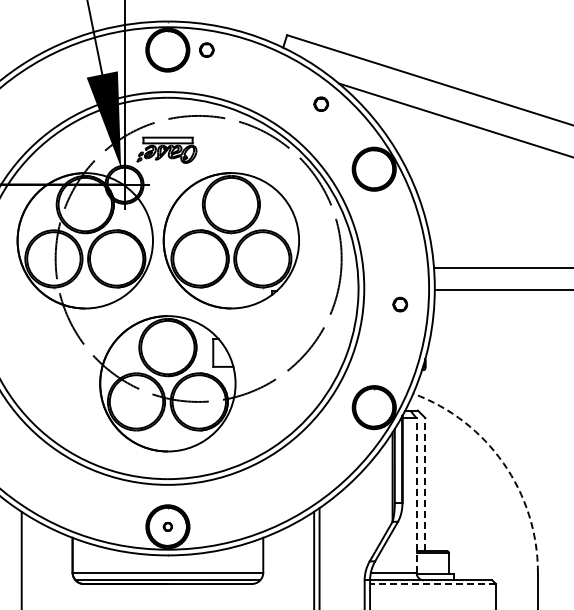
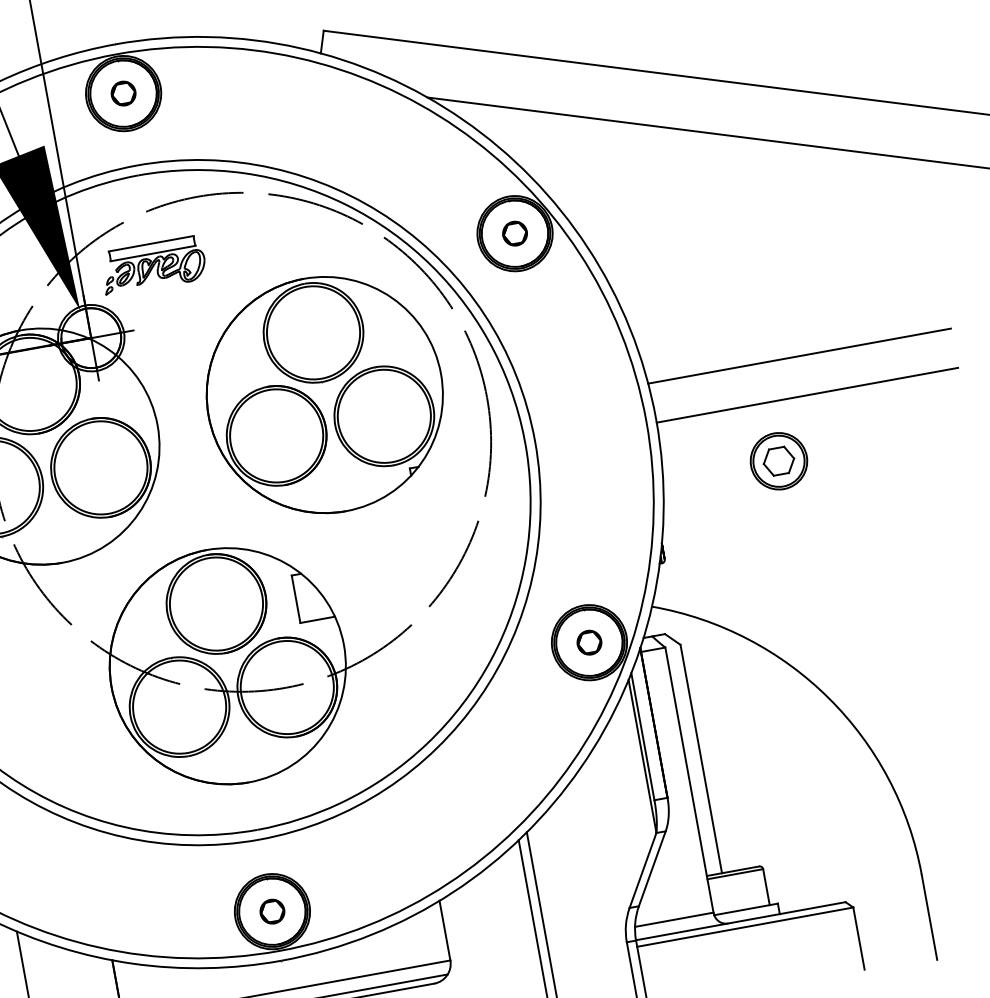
circle: (206, 49) -> (122, 92), moved
circle: (320, 103) -> (513, 232), moved
part: (230, 240) -> (323, 394), moved
part: (400, 304) -> (589, 642), moved
part: (499, 324) -> (778, 461), added
arc: (503, 463) -> (828, 698), dashed -> solid
line: (425, 484) -> (701, 758), dashed -> solid
line: (416, 494) -> (688, 778), dashed -> solid
circle: (167, 526) -> (271, 911), size x1.67
line: (433, 584) -> (746, 927), dashed -> solid

